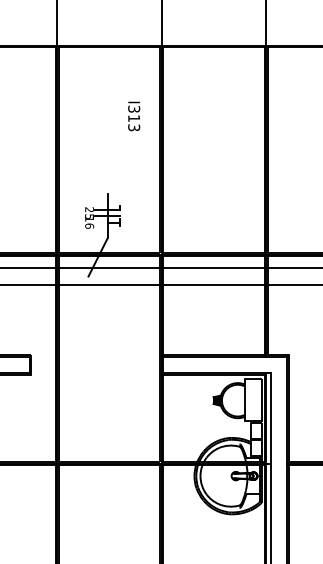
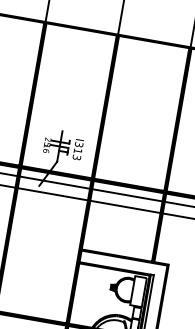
text: (134, 116) -> (78, 149), moved

